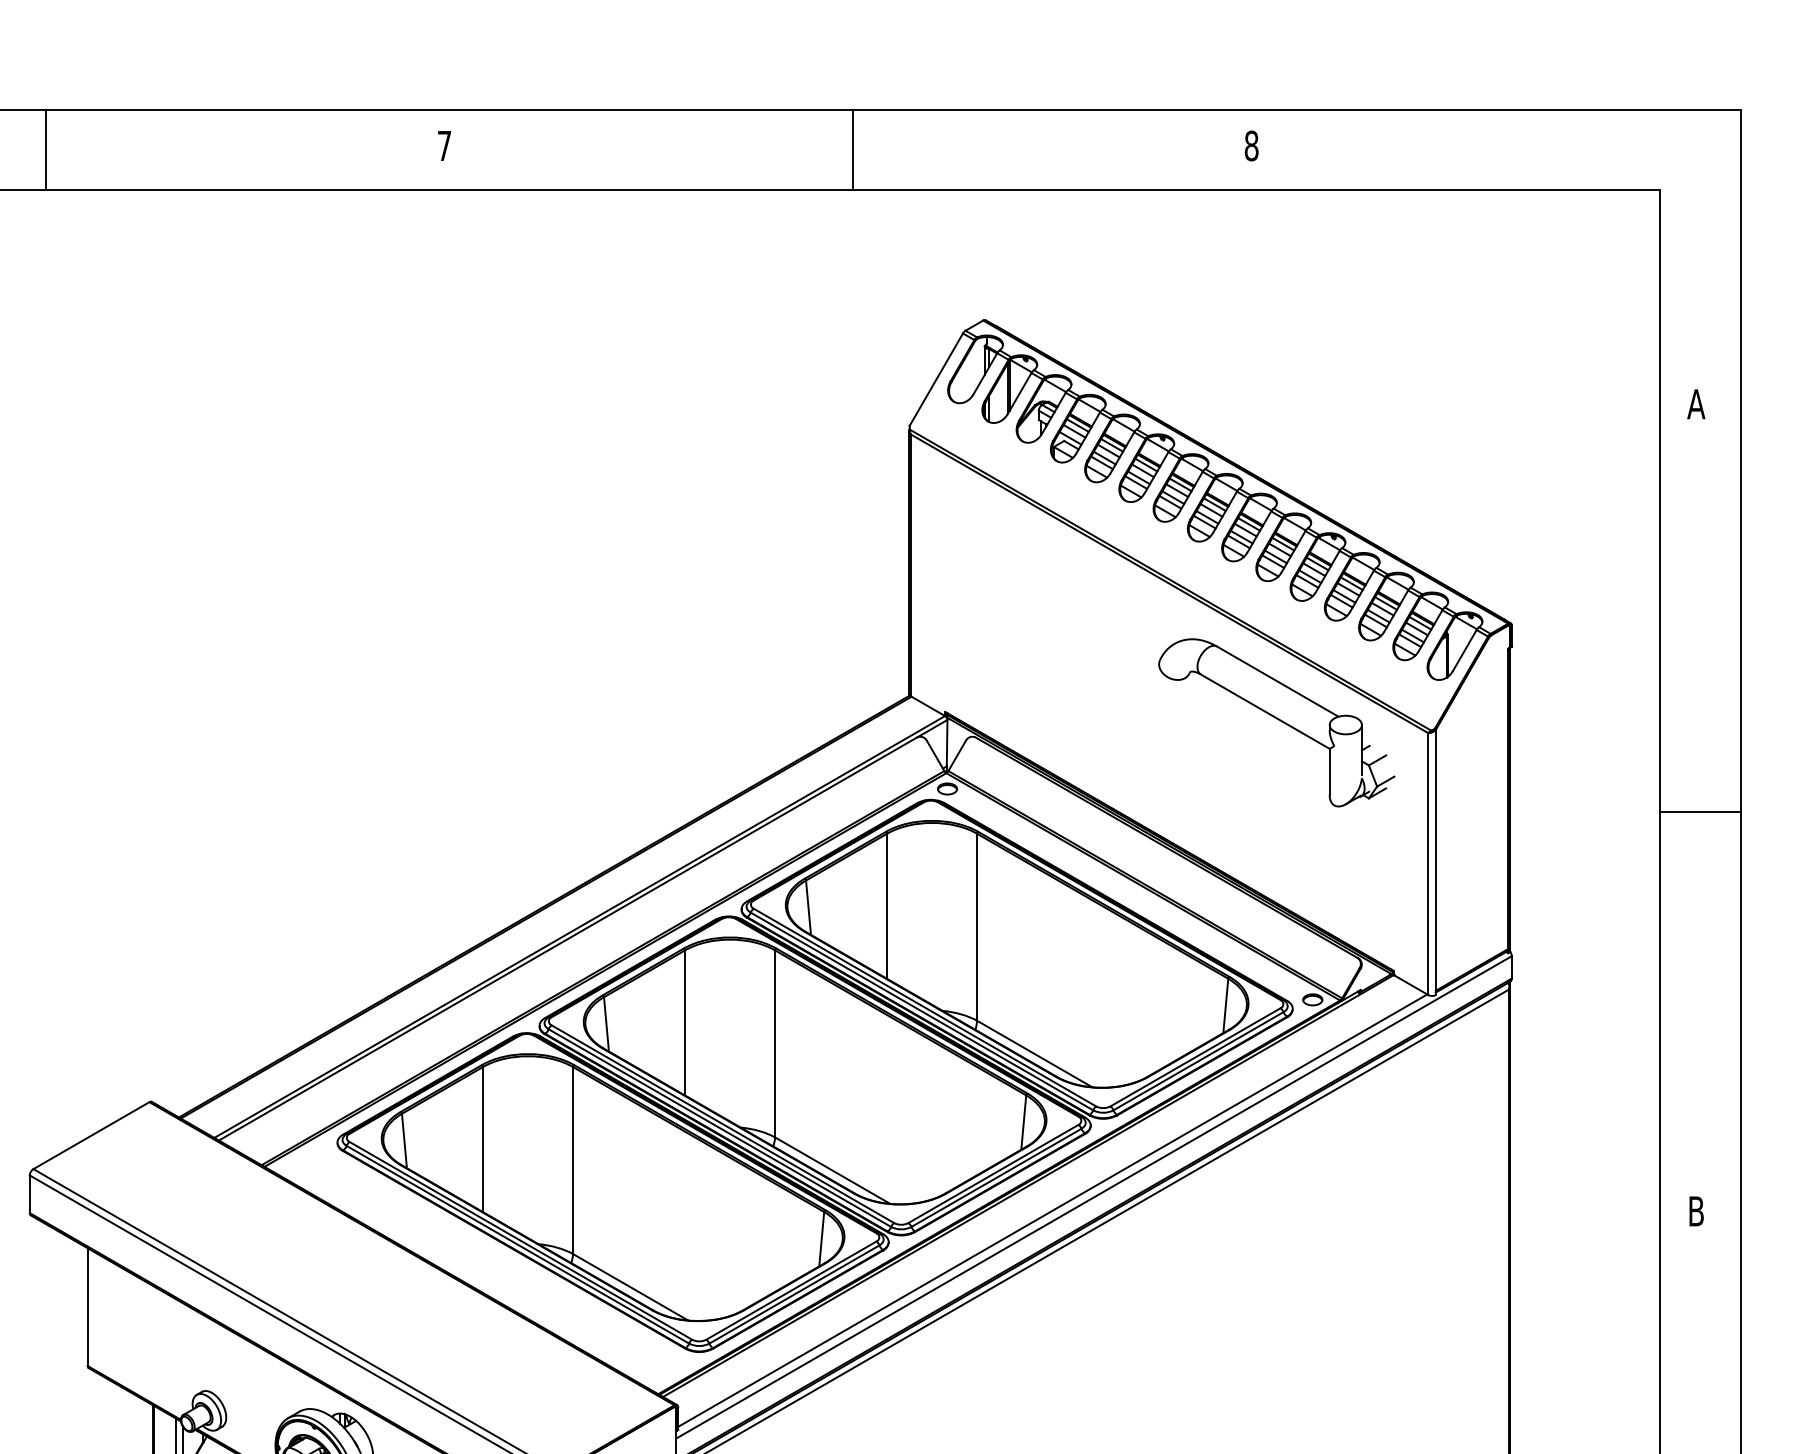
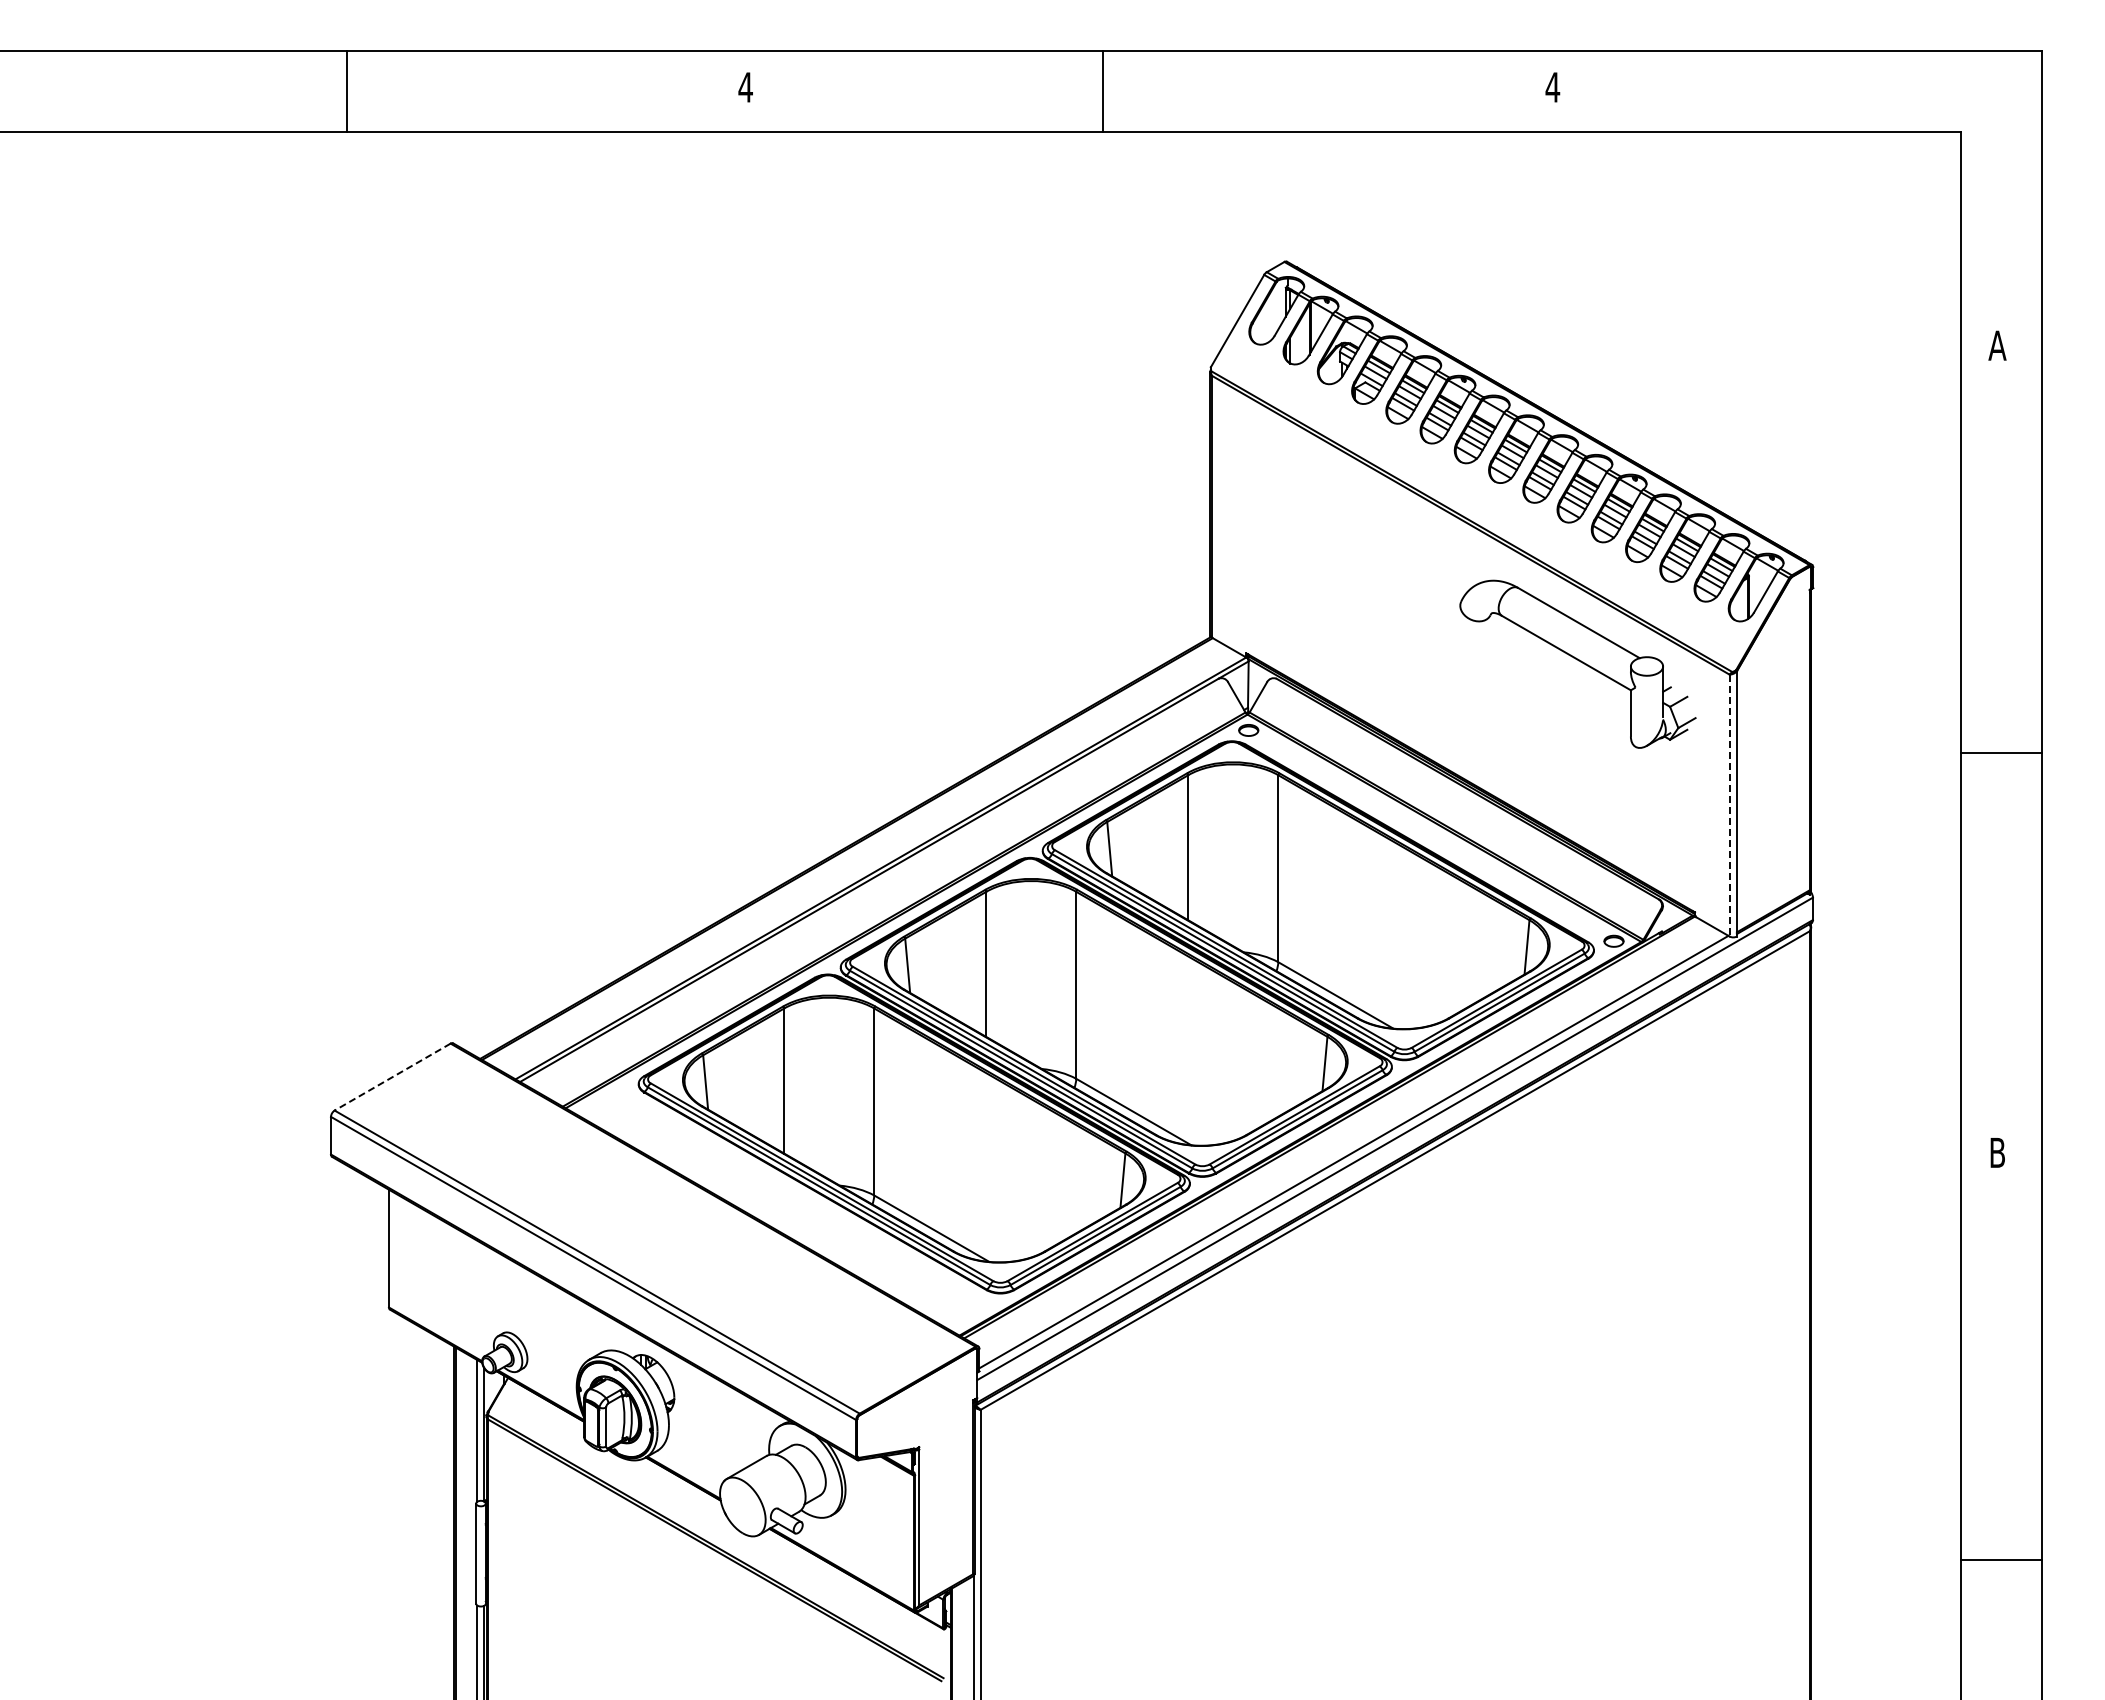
text: (444, 146) -> (745, 87), 7 -> 4
text: (1251, 146) -> (1552, 87), 8 -> 4
line: (853, 150) -> (1103, 91), moved
line: (1428, 864) -> (1729, 805), solid -> dashed
line: (91, 1136) -> (392, 1077), solid -> dashed

